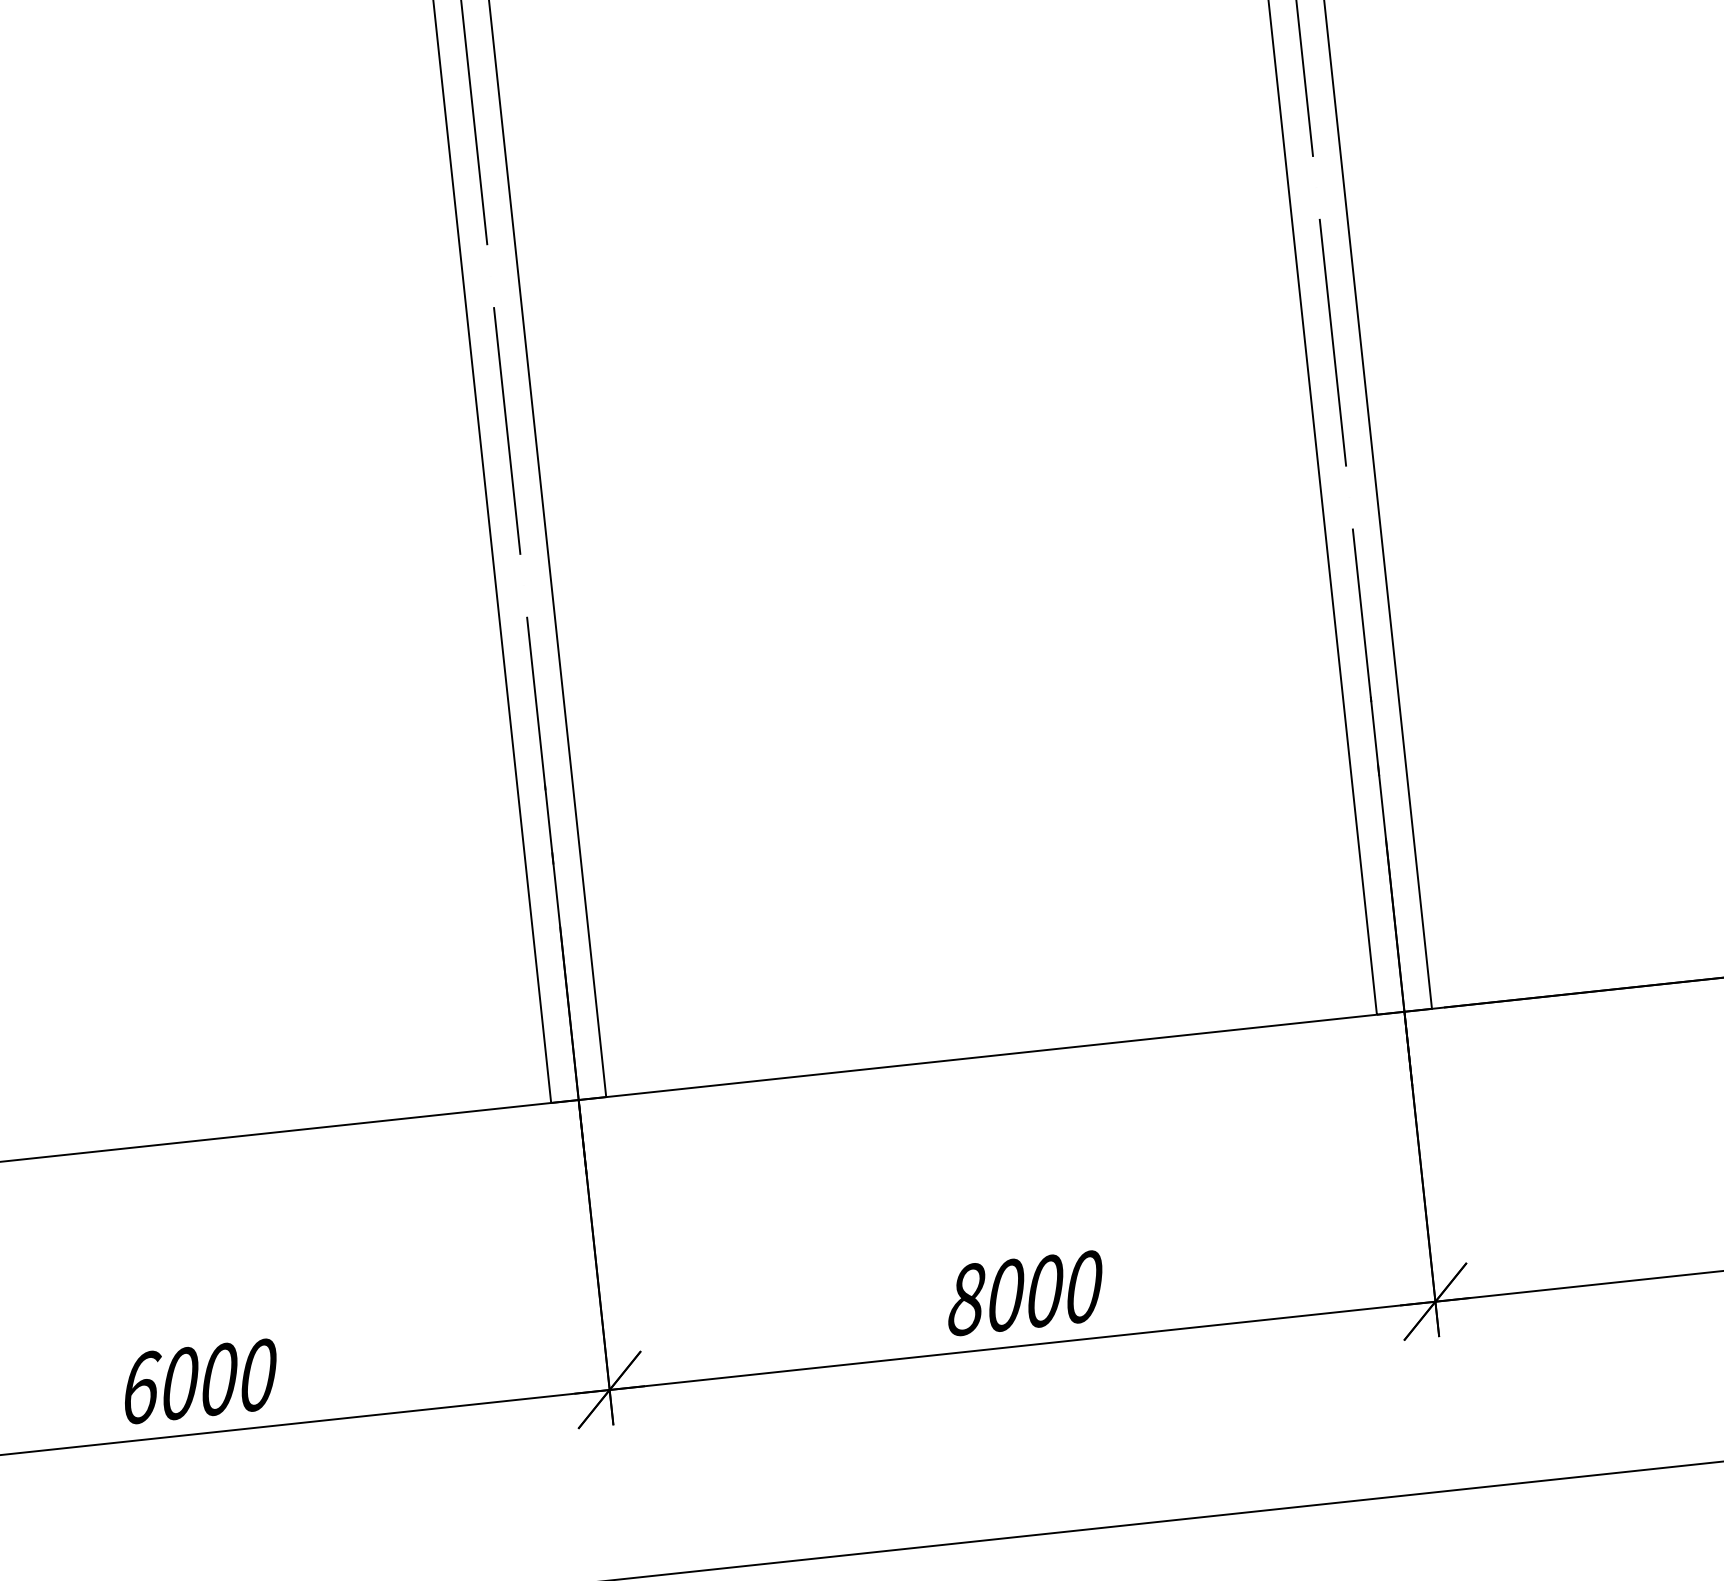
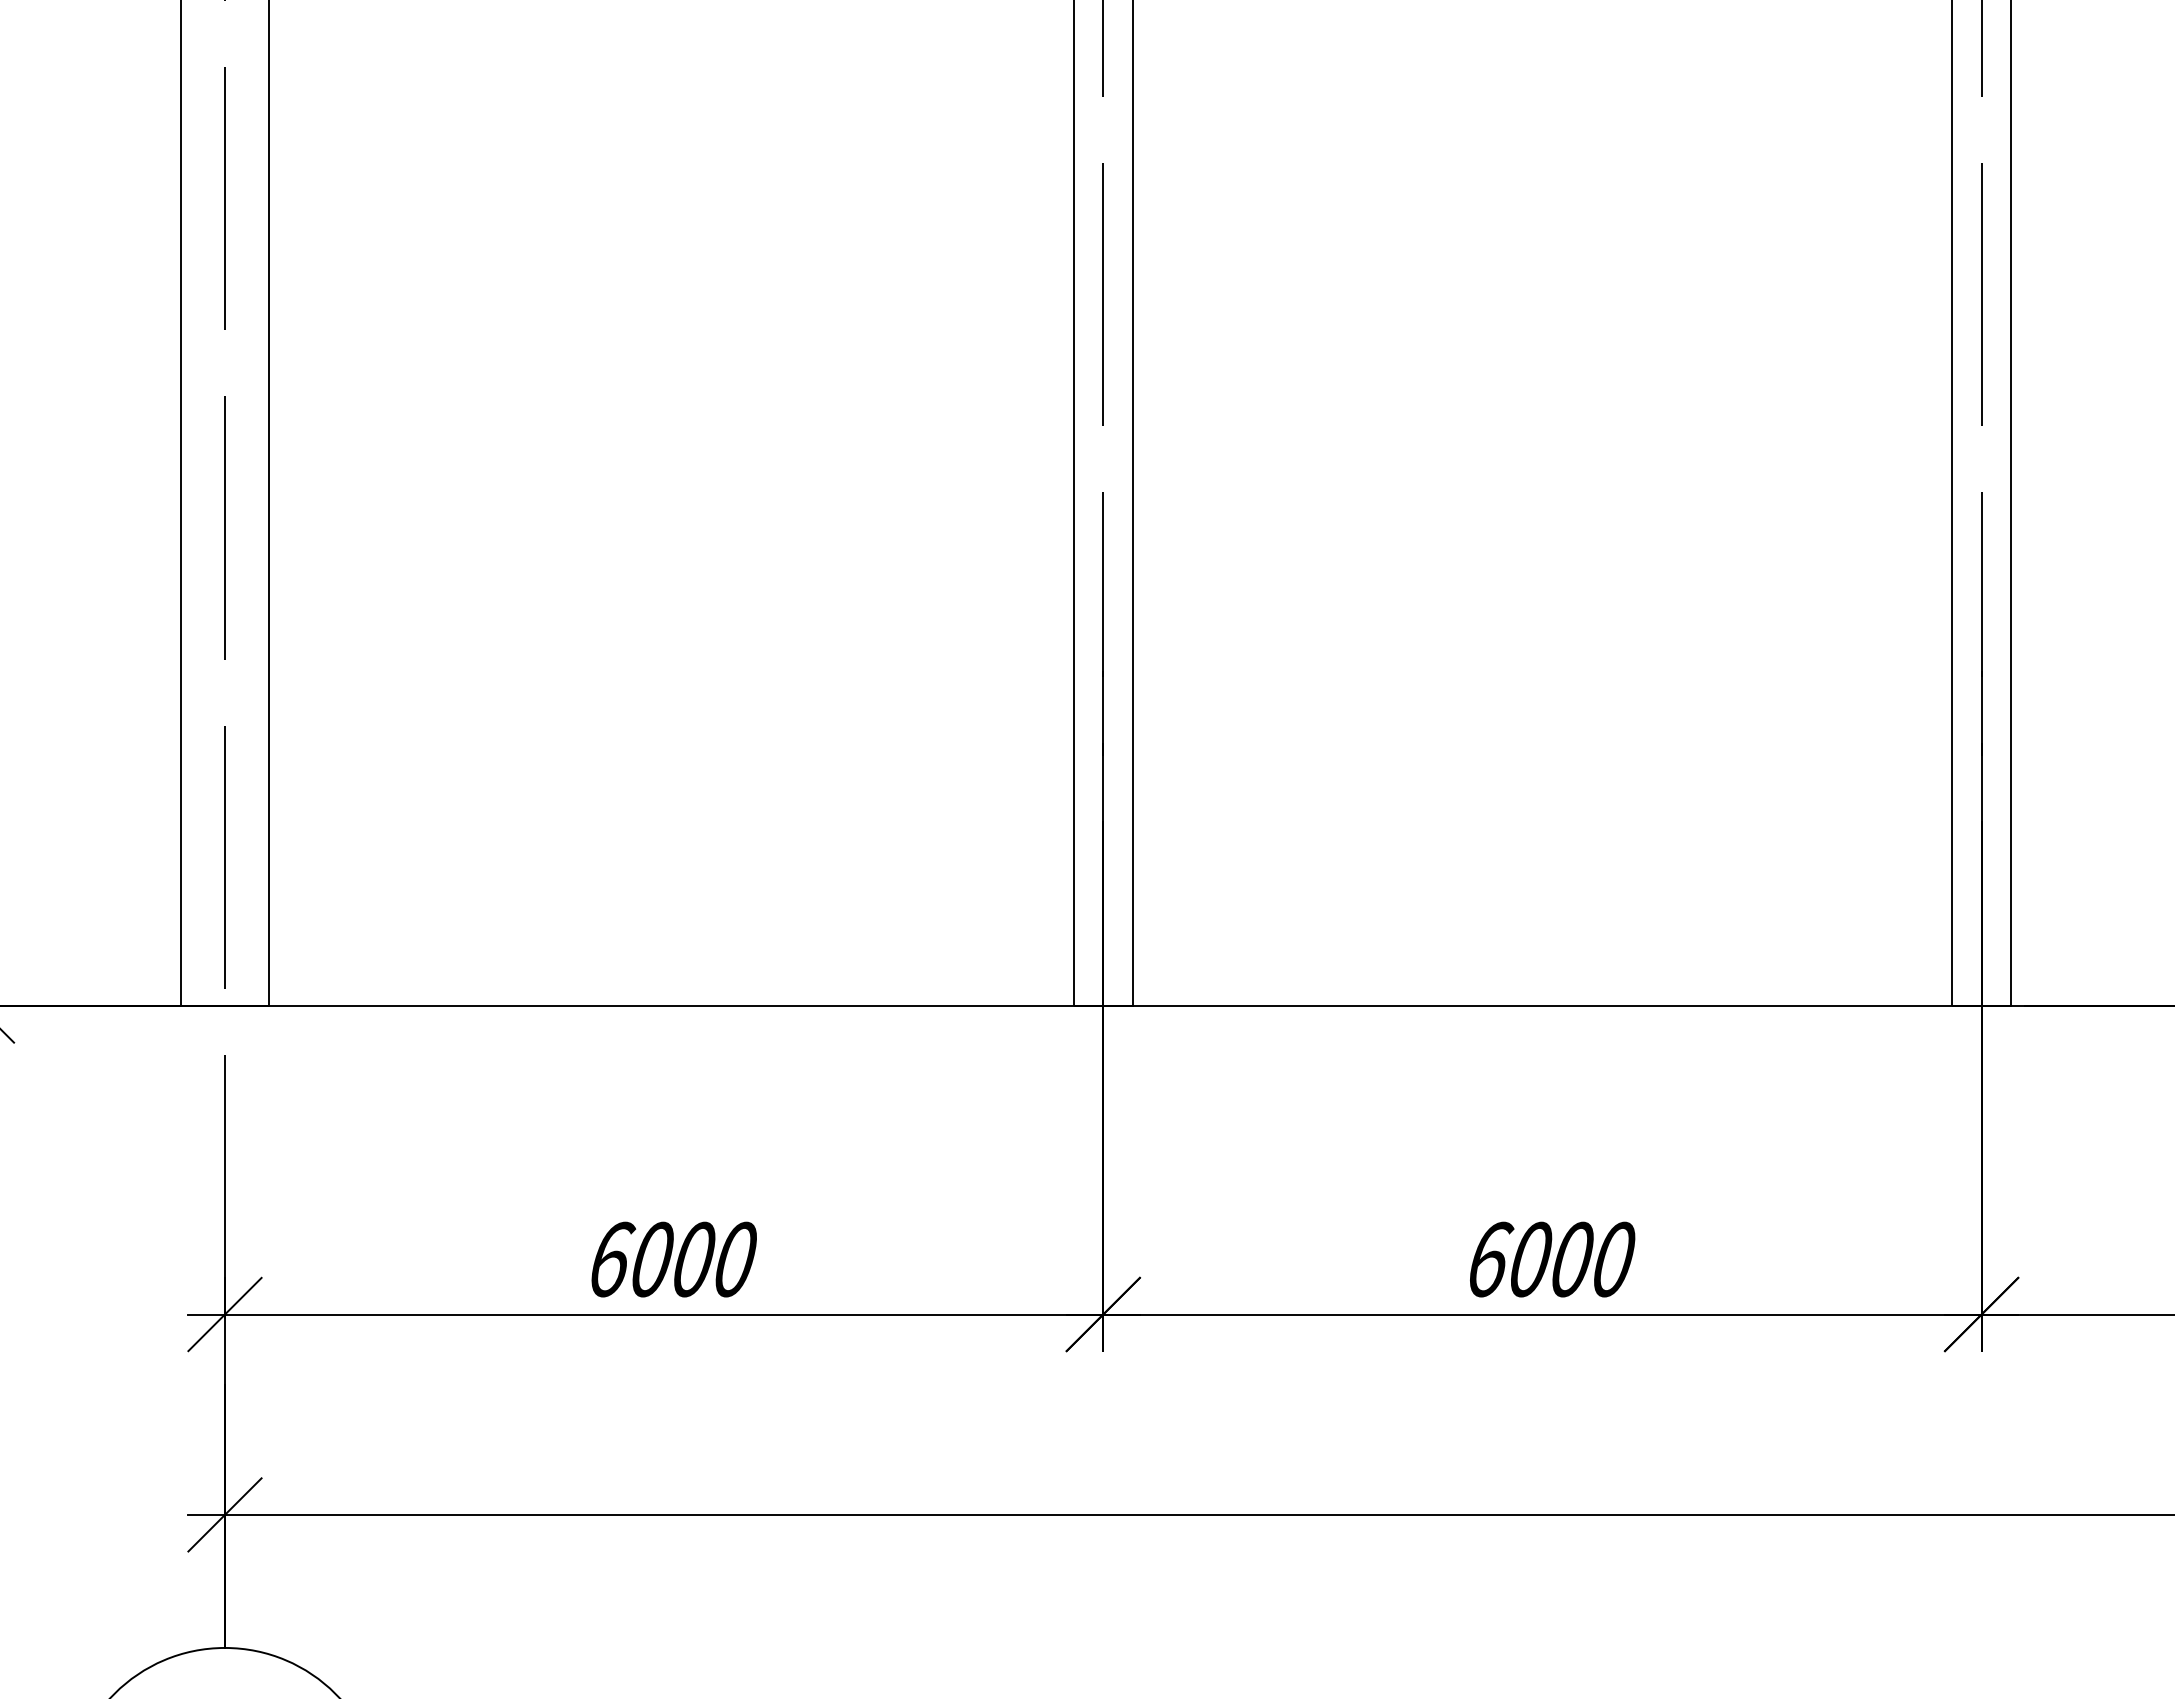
text: (968, 1299) -> (1490, 1259), 8000 -> 6000

